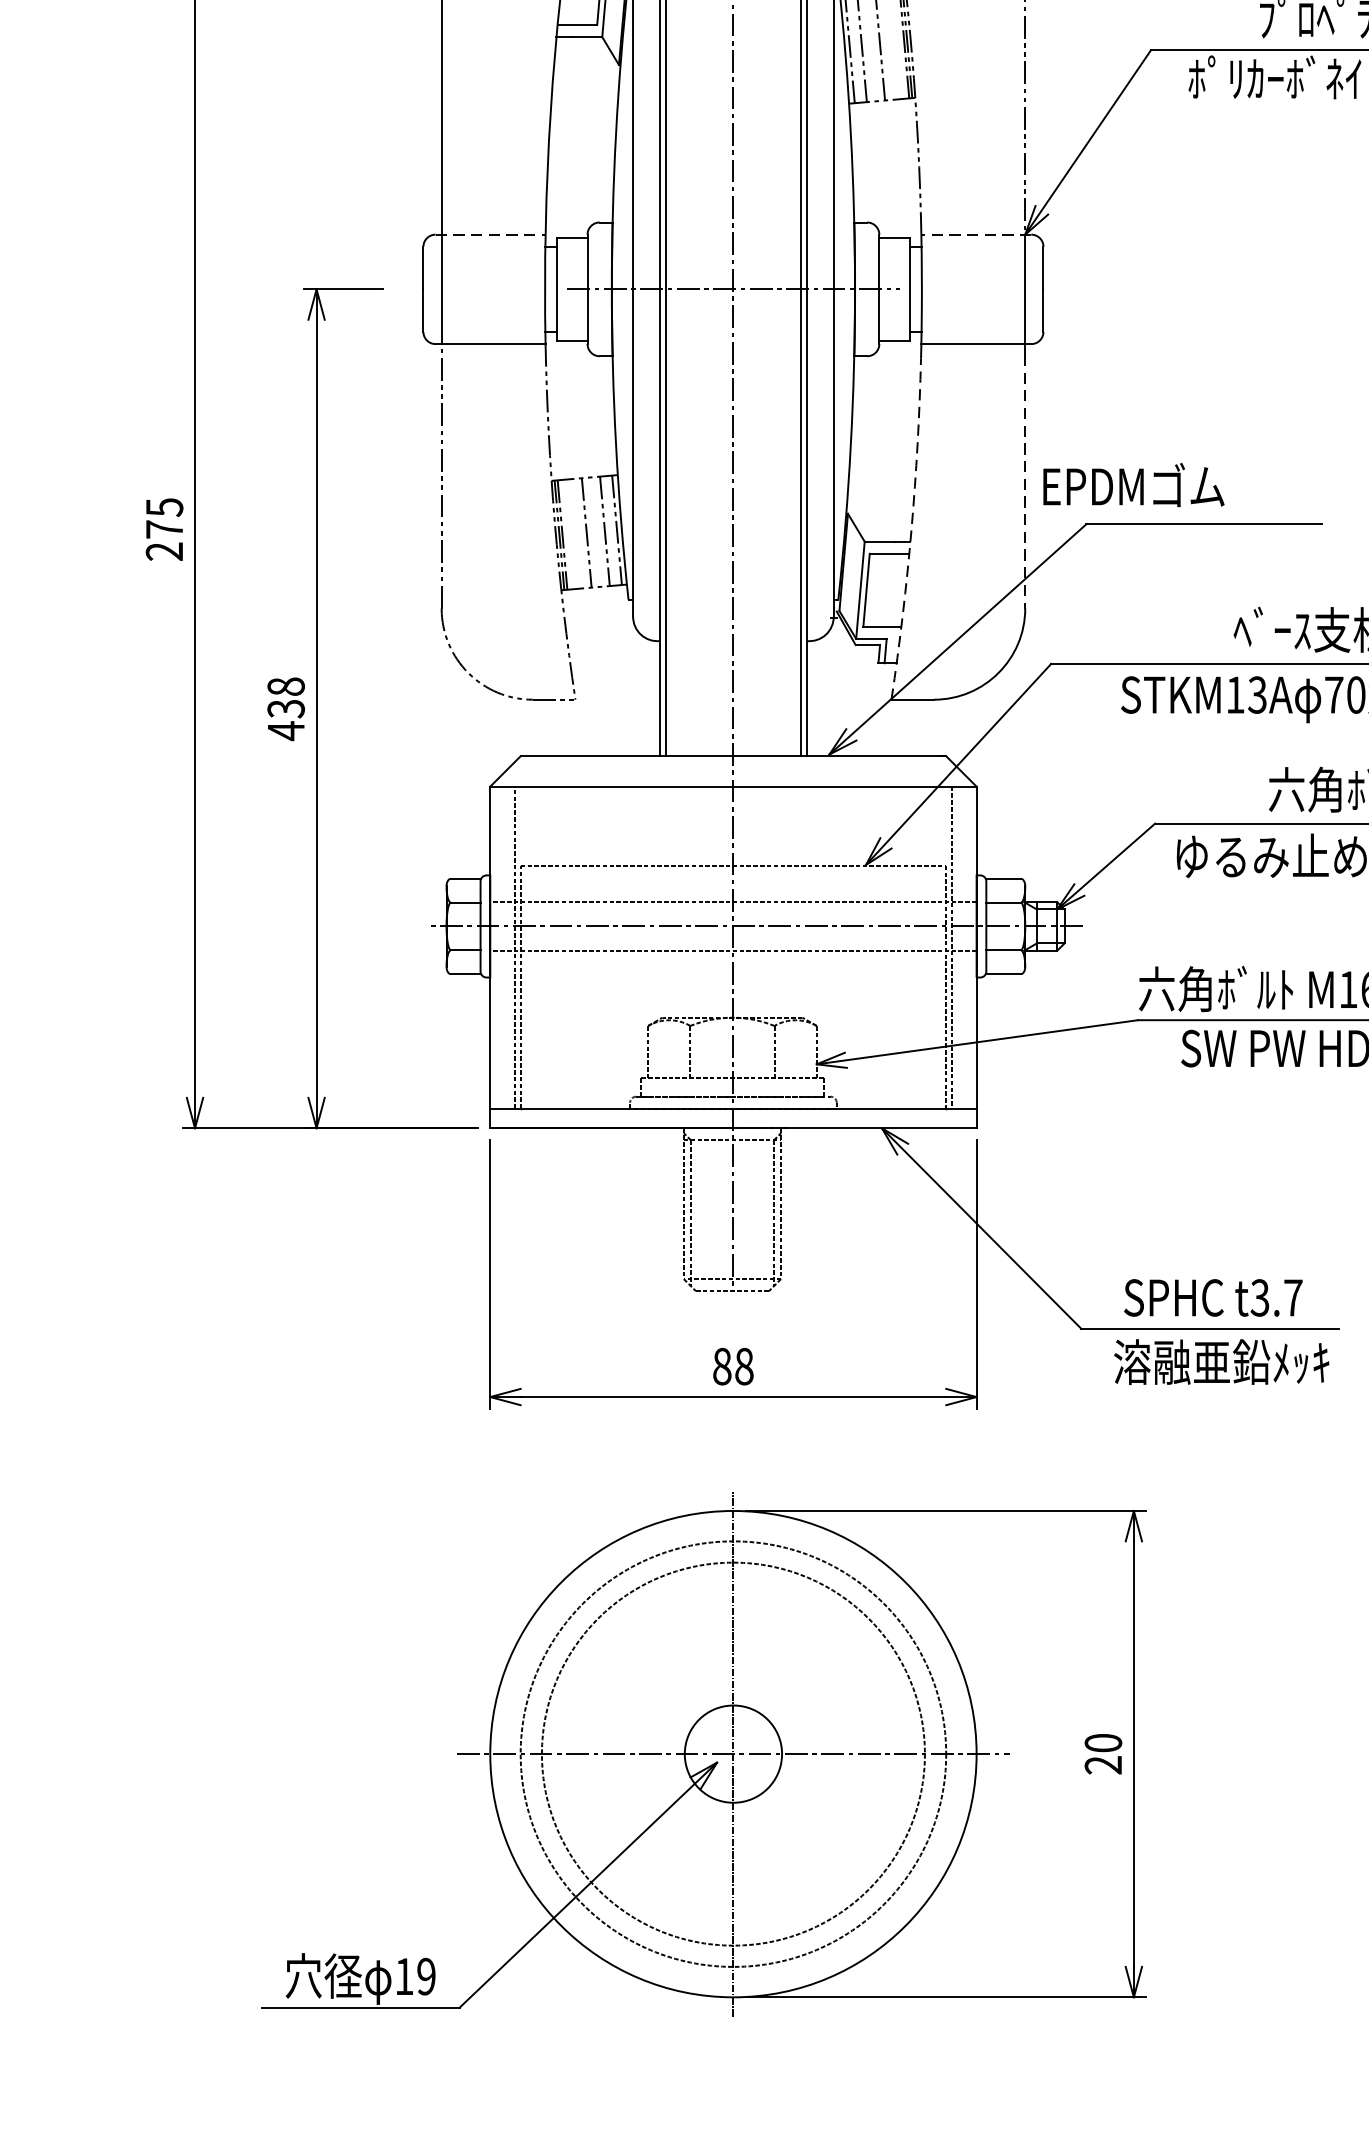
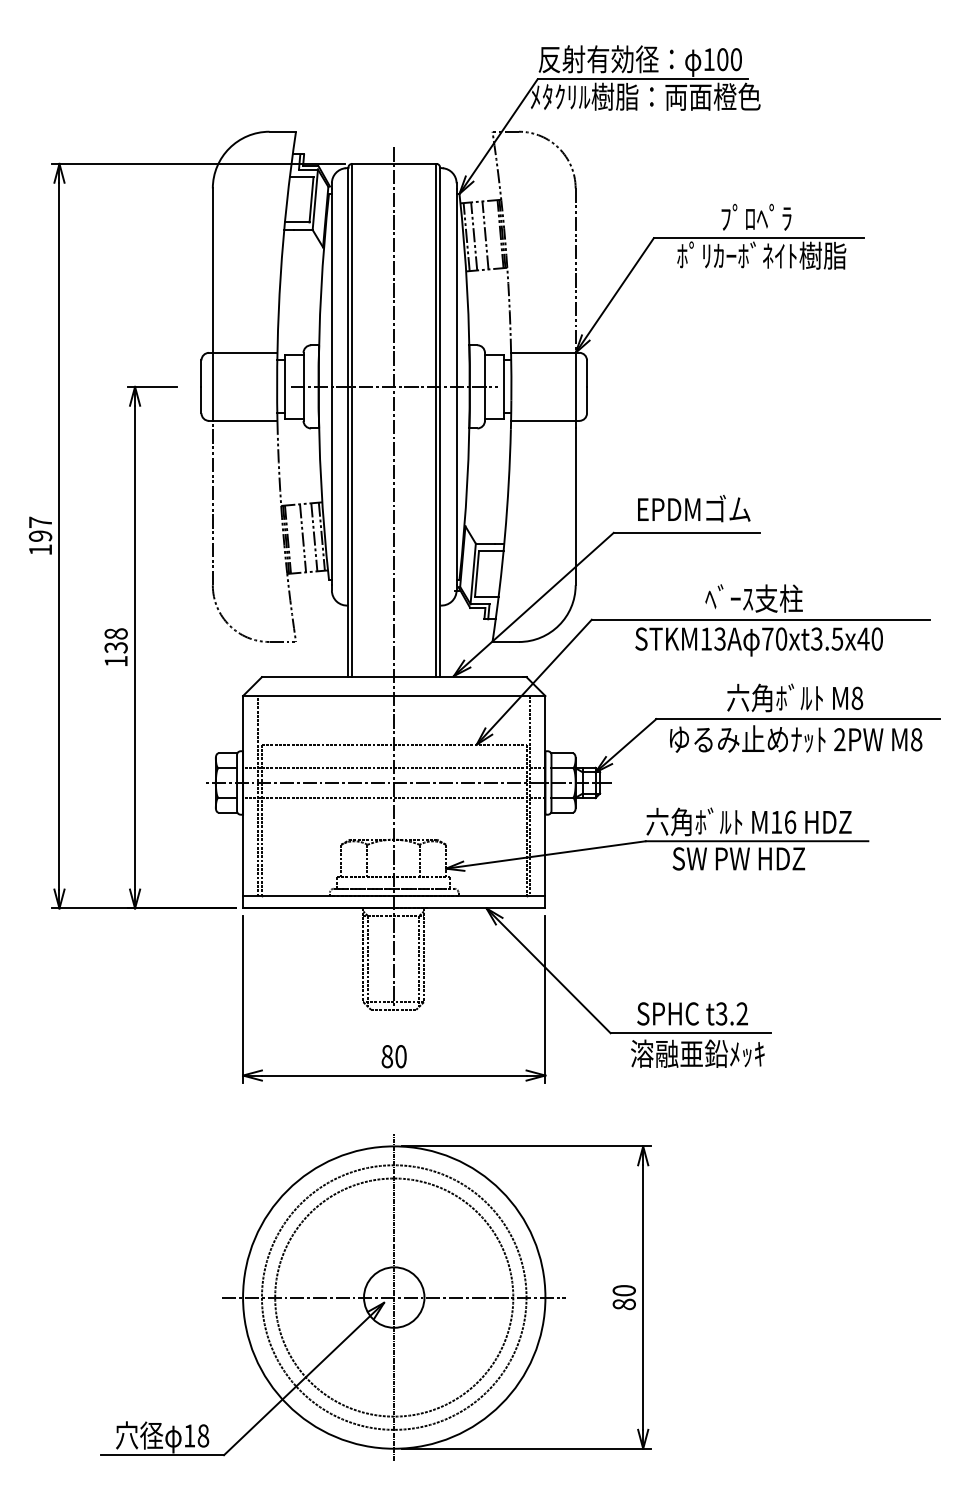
line: (490, 234) -> (243, 352), dashed -> solid
line: (975, 234) -> (544, 352), dashed -> solid
line: (1024, 481) -> (575, 506), dashed -> solid
text: (1134, 484) -> (694, 508), moved
text: (164, 528) -> (40, 535), 275 -> 197
arc: (910, 530) -> (504, 536), dashed -> solid
text: (285, 731) -> (115, 661), 438 -> 138
text: (1293, 1297) -> (742, 1013), t3.7 -> t3.2
text: (743, 1366) -> (400, 1056), 88 -> 80
text: (1102, 1765) -> (623, 1304), 20 -> 80
text: (426, 1975) -> (203, 1435), 19 -> 18

